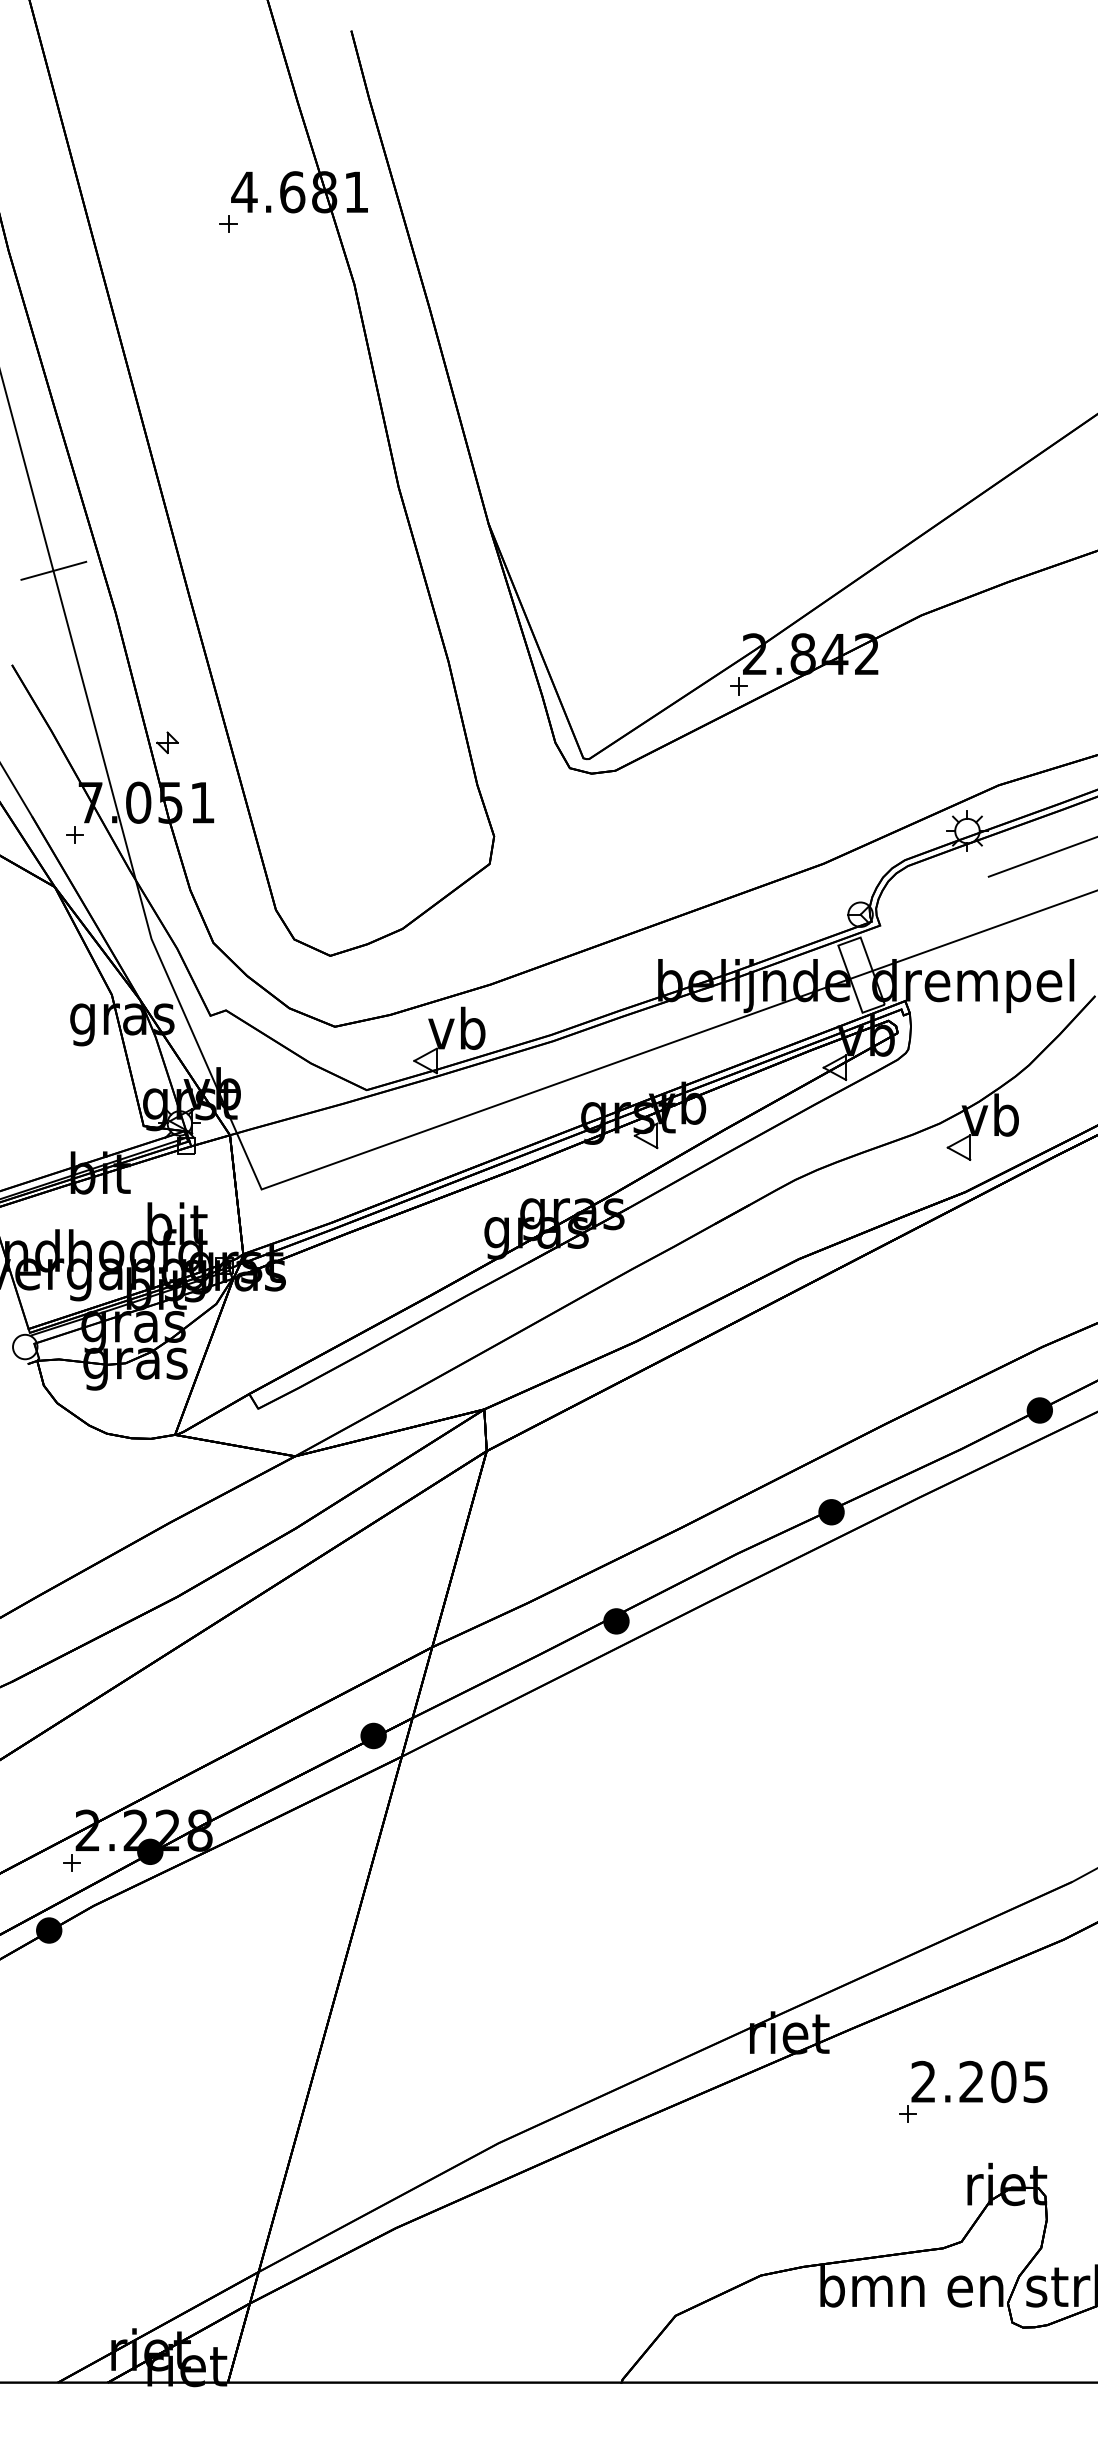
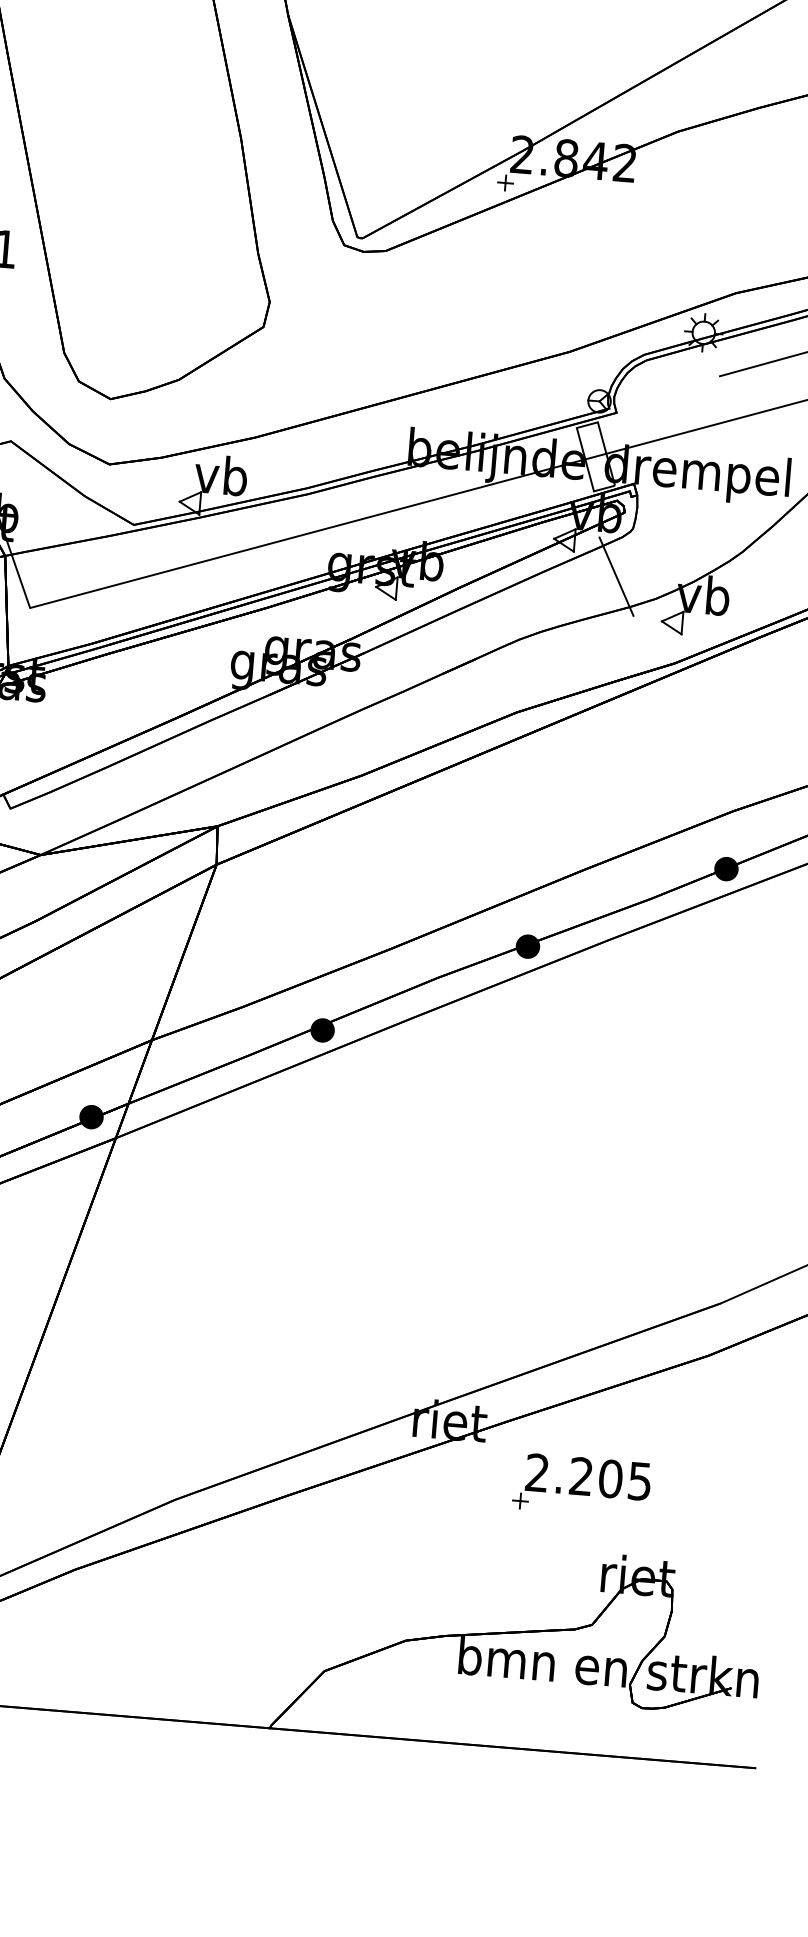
line: (894, 1103) -> (616, 576), added
part: (973, 2091) -> (582, 1485), moved

